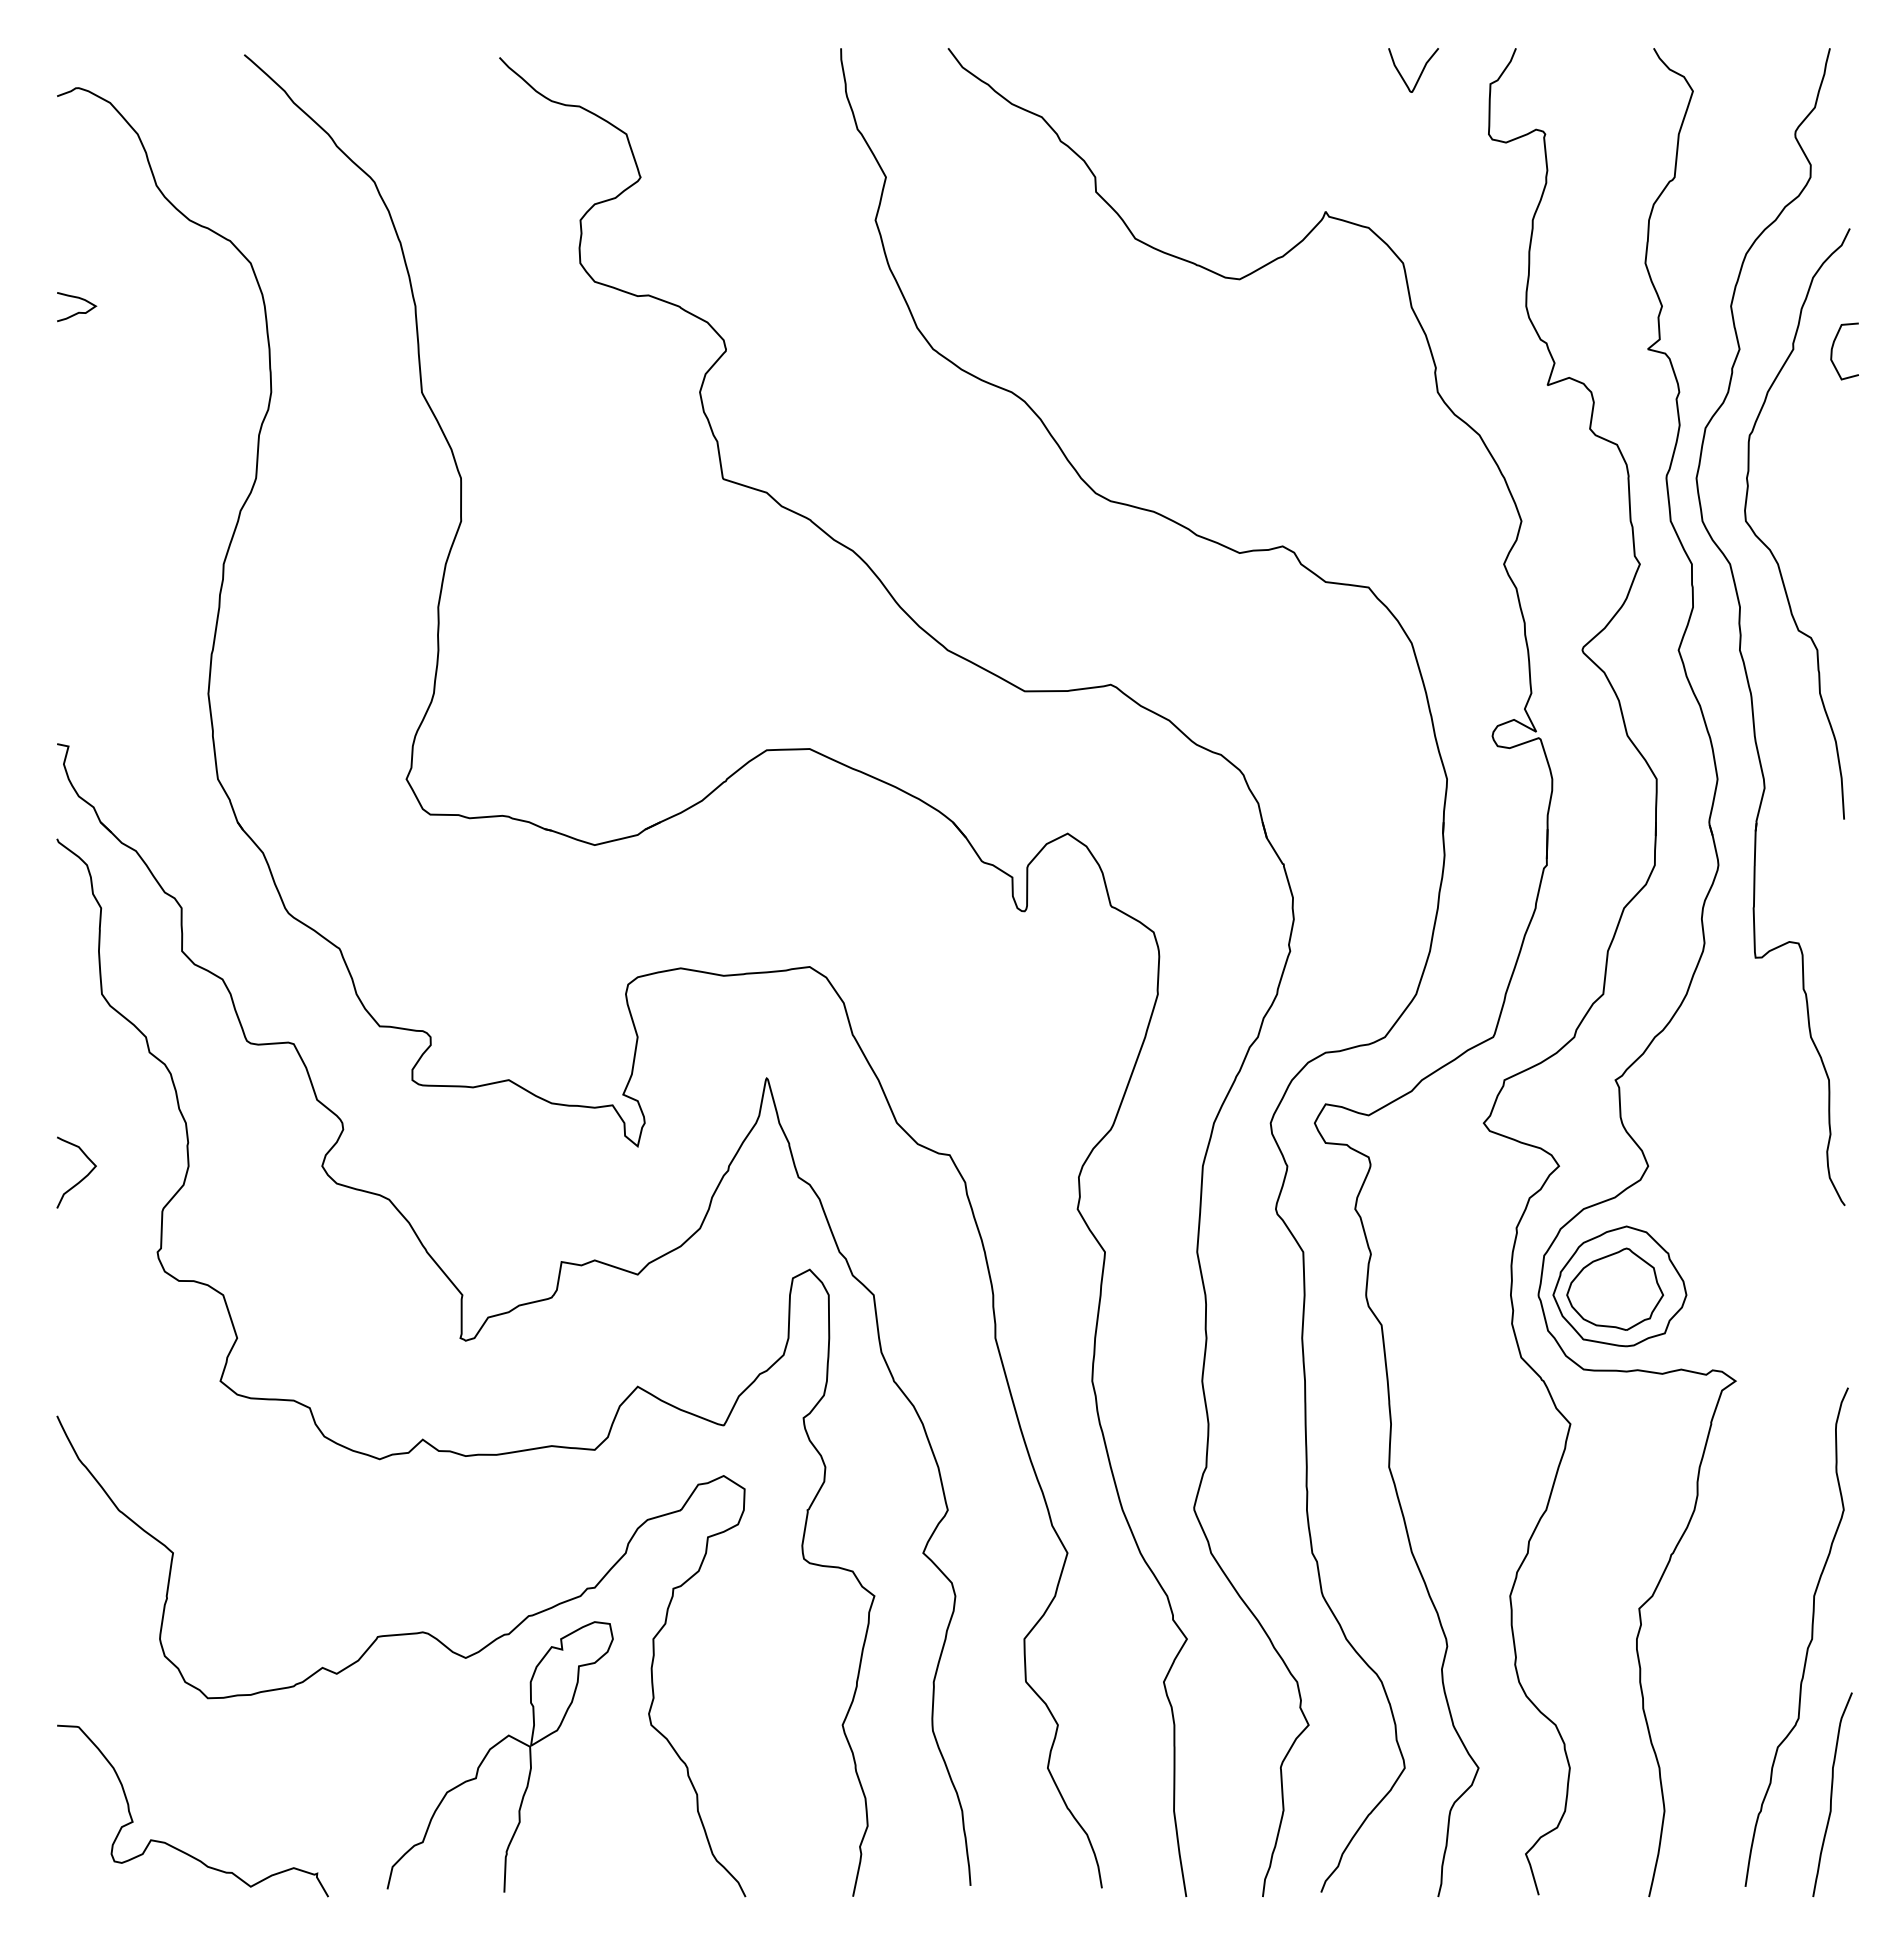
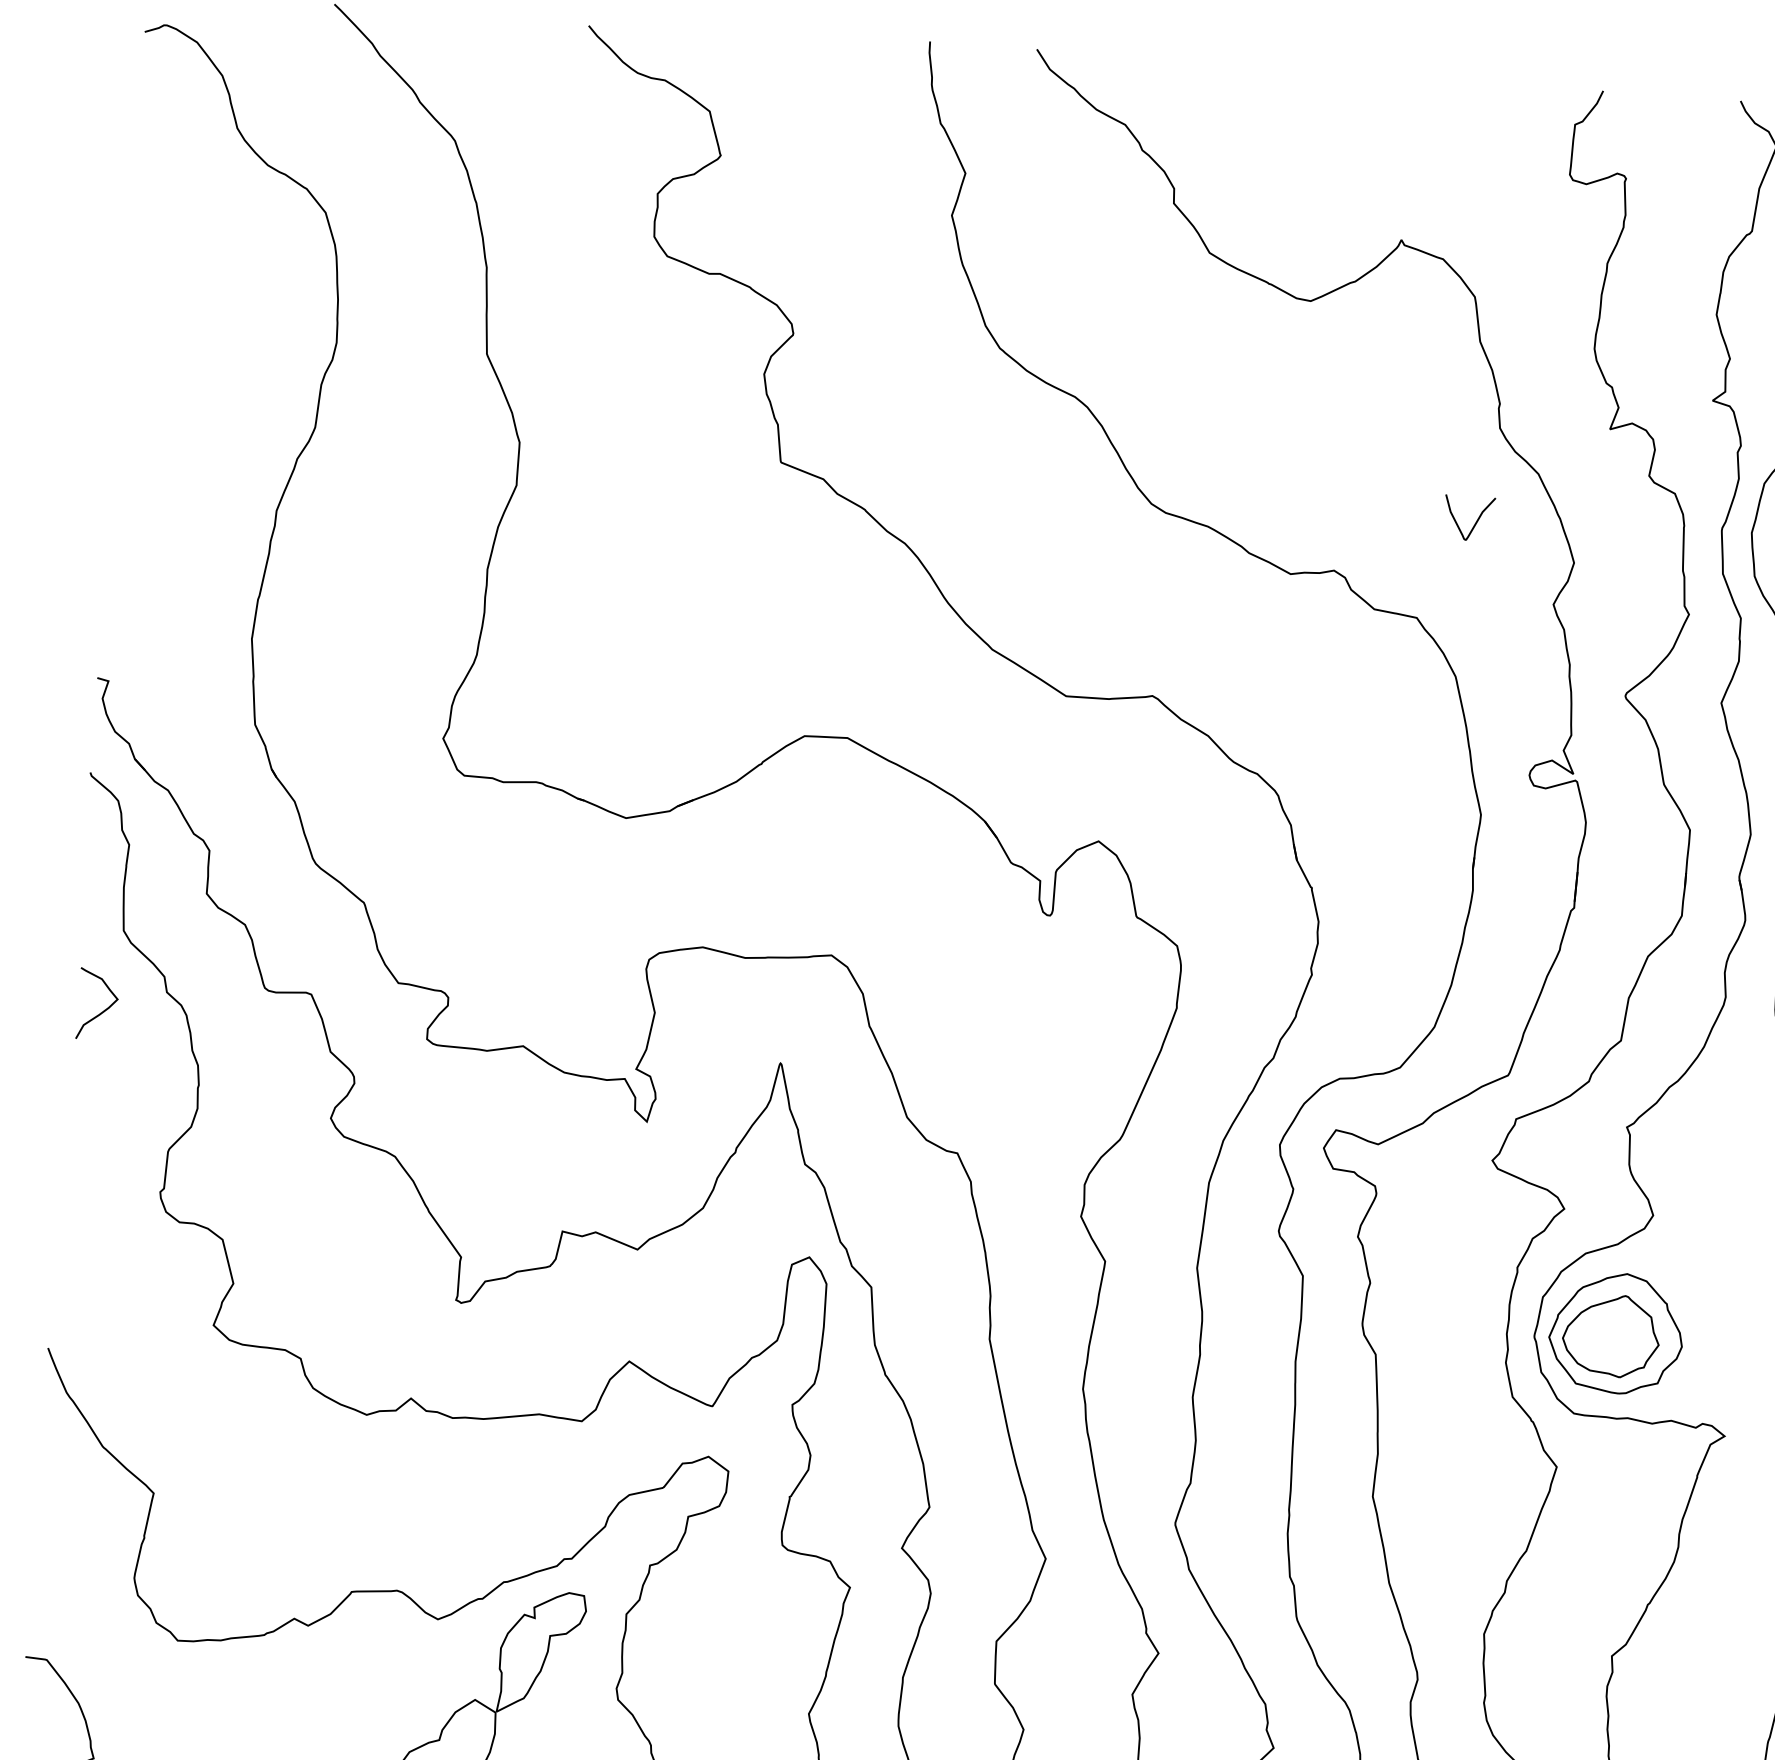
curve: (1420, 73) -> (1475, 521), moved
curve: (79, 311) -> (151, 248), removed
curve: (82, 1178) -> (103, 1010), moved

